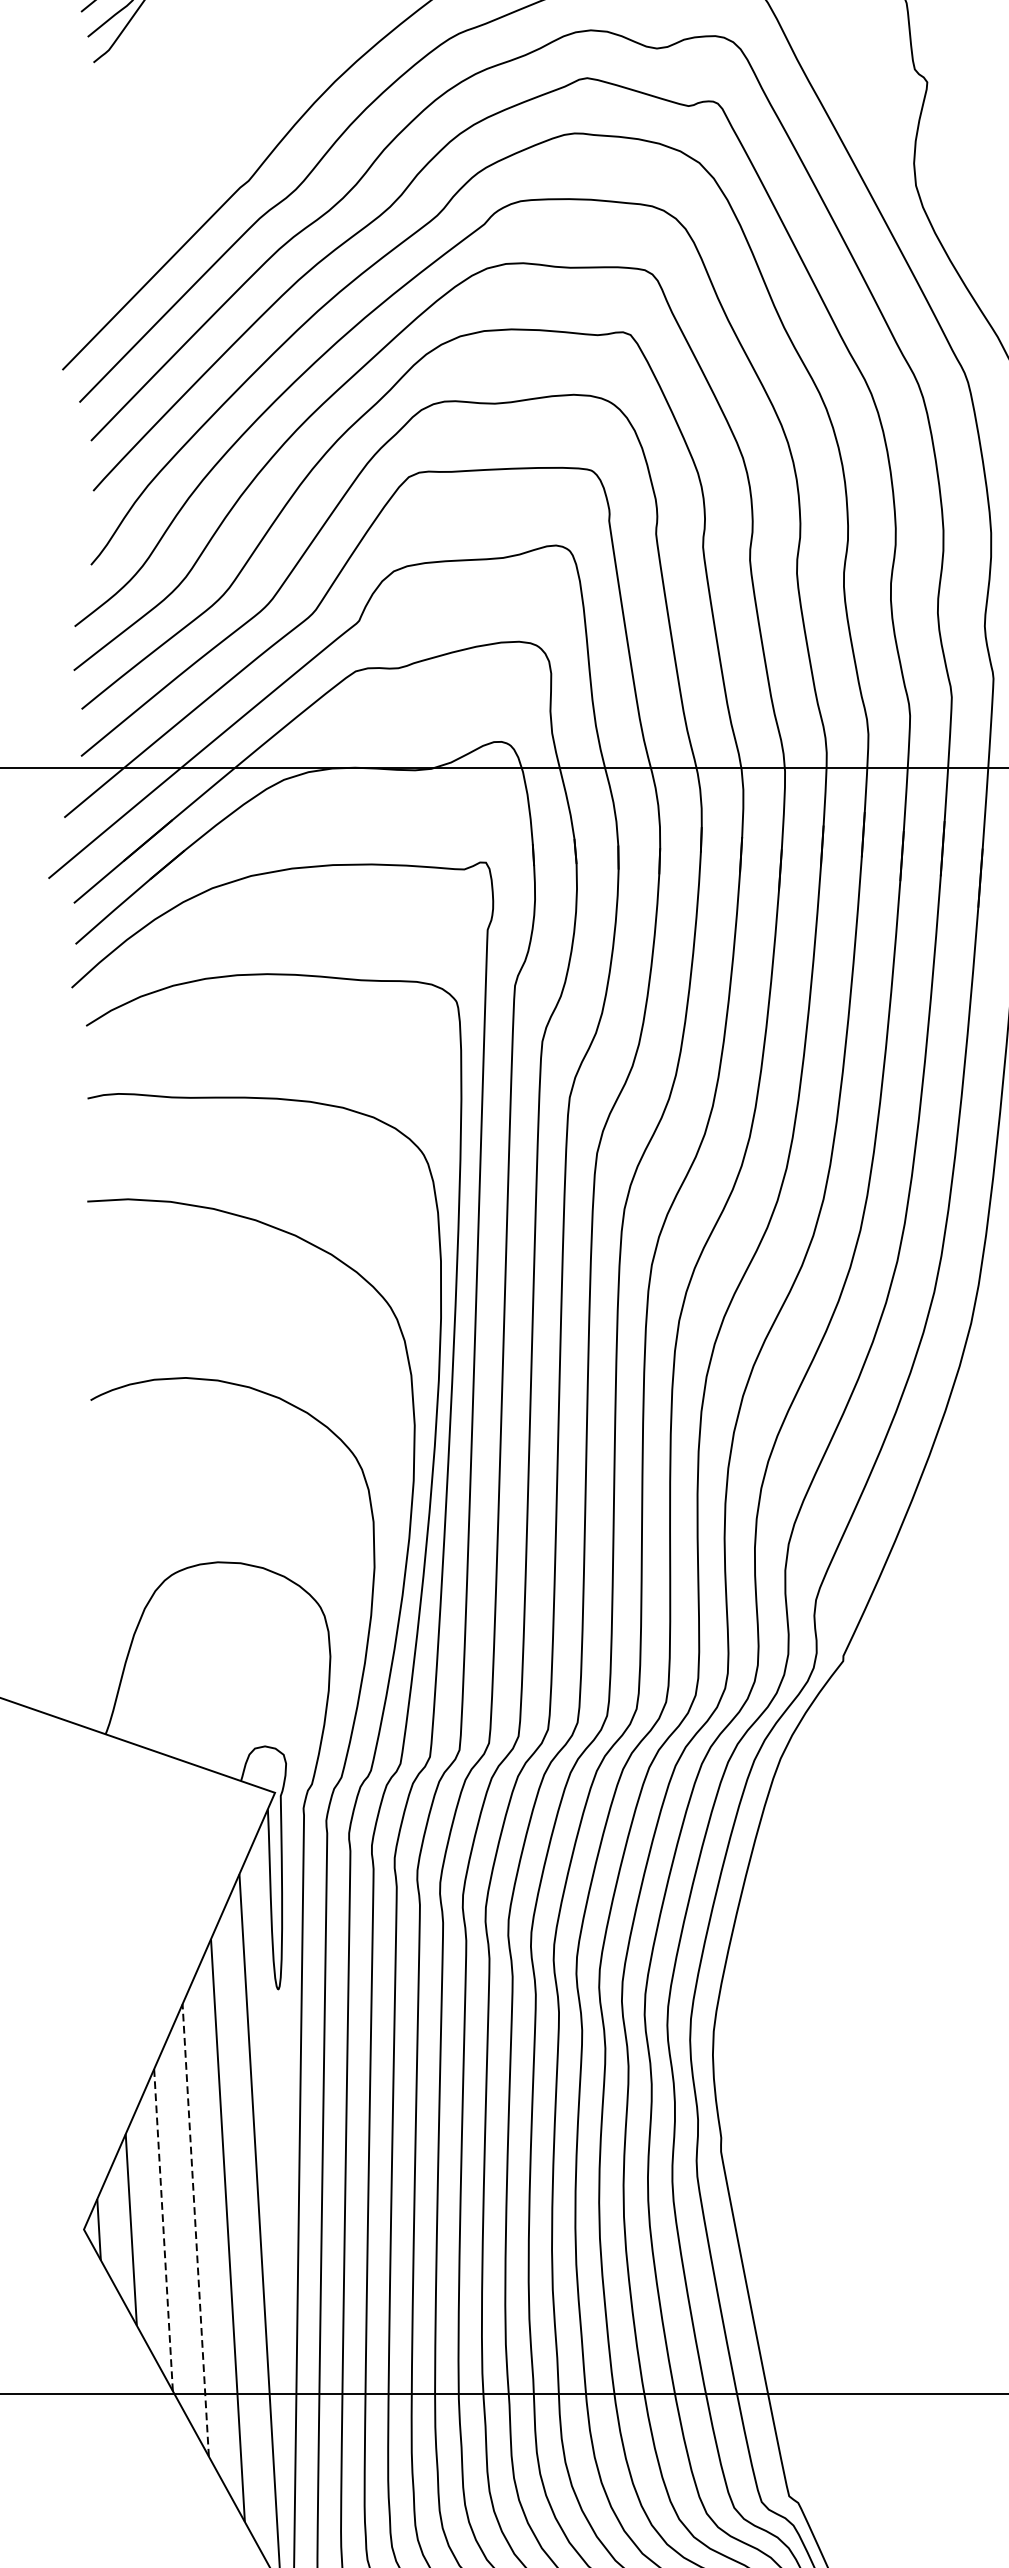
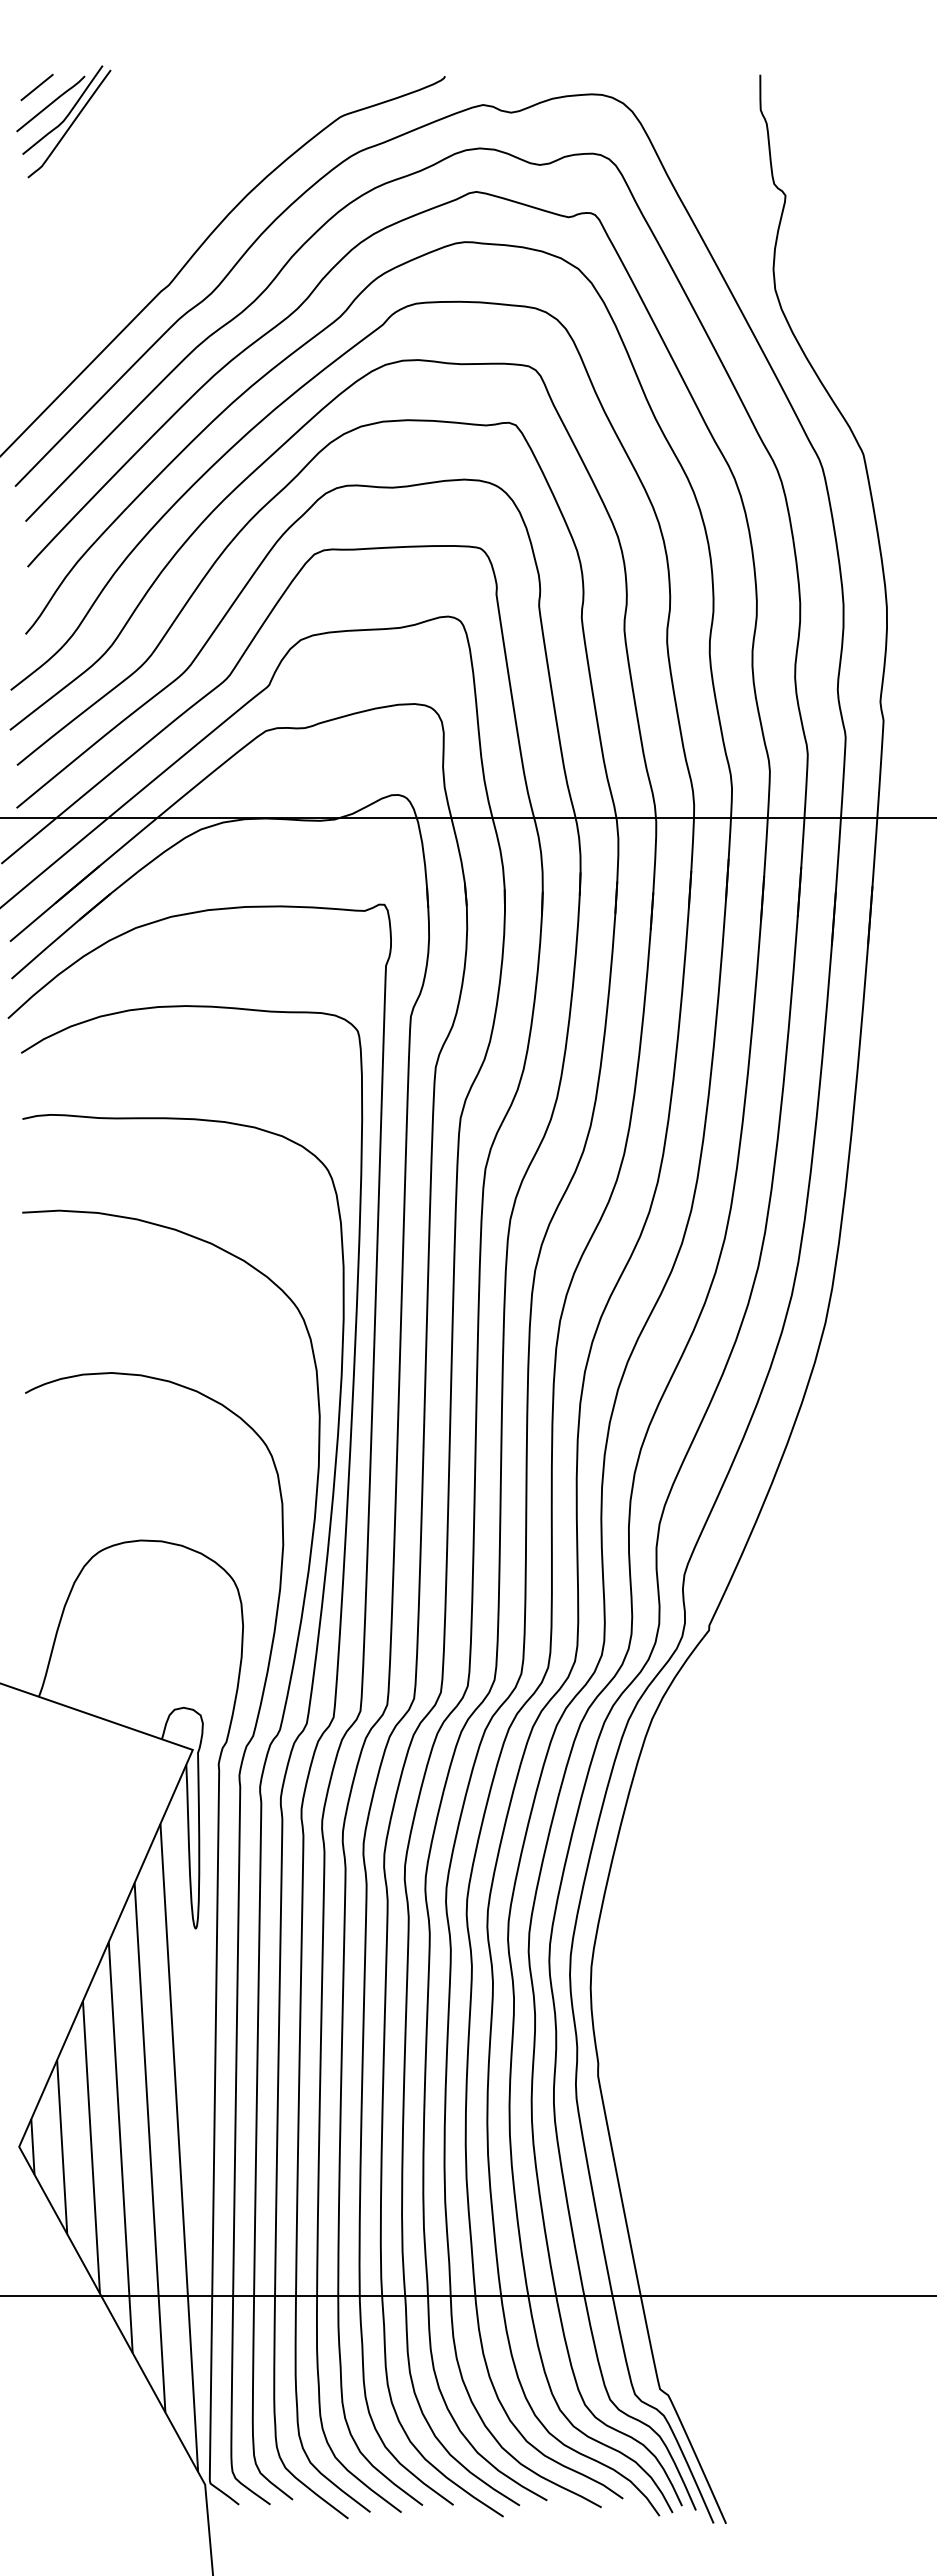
line: (163, 2230) -> (91, 2147), dashed -> solid
line: (195, 2230) -> (120, 2147), dashed -> solid

